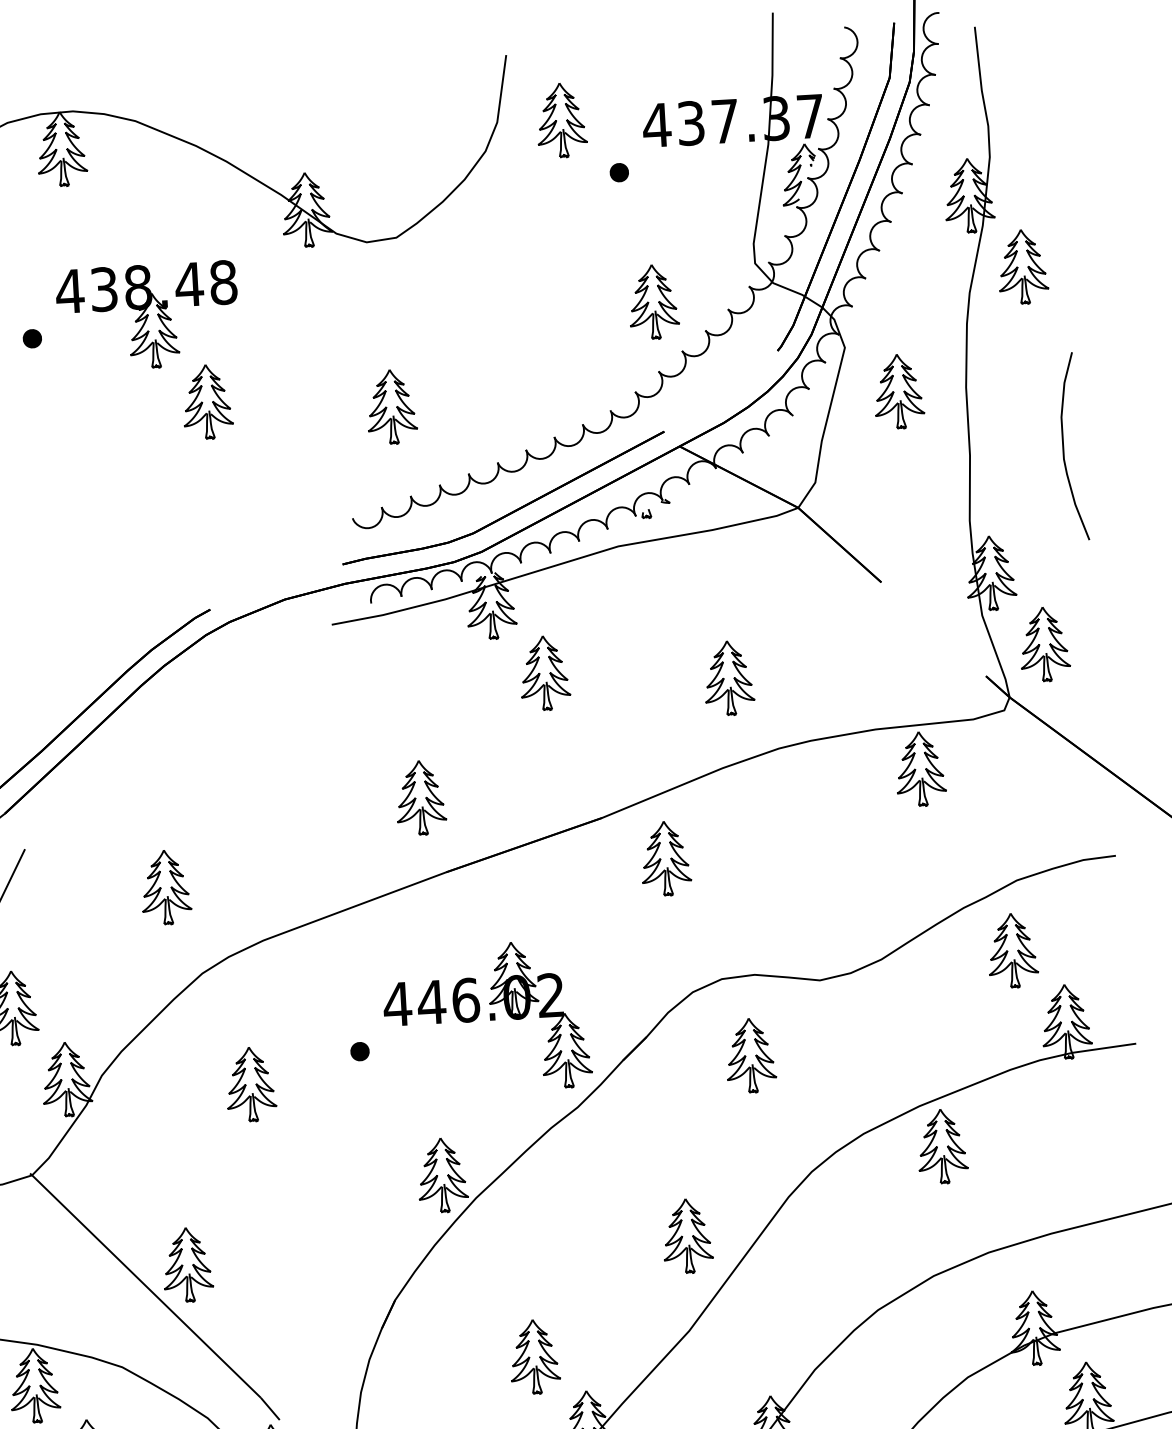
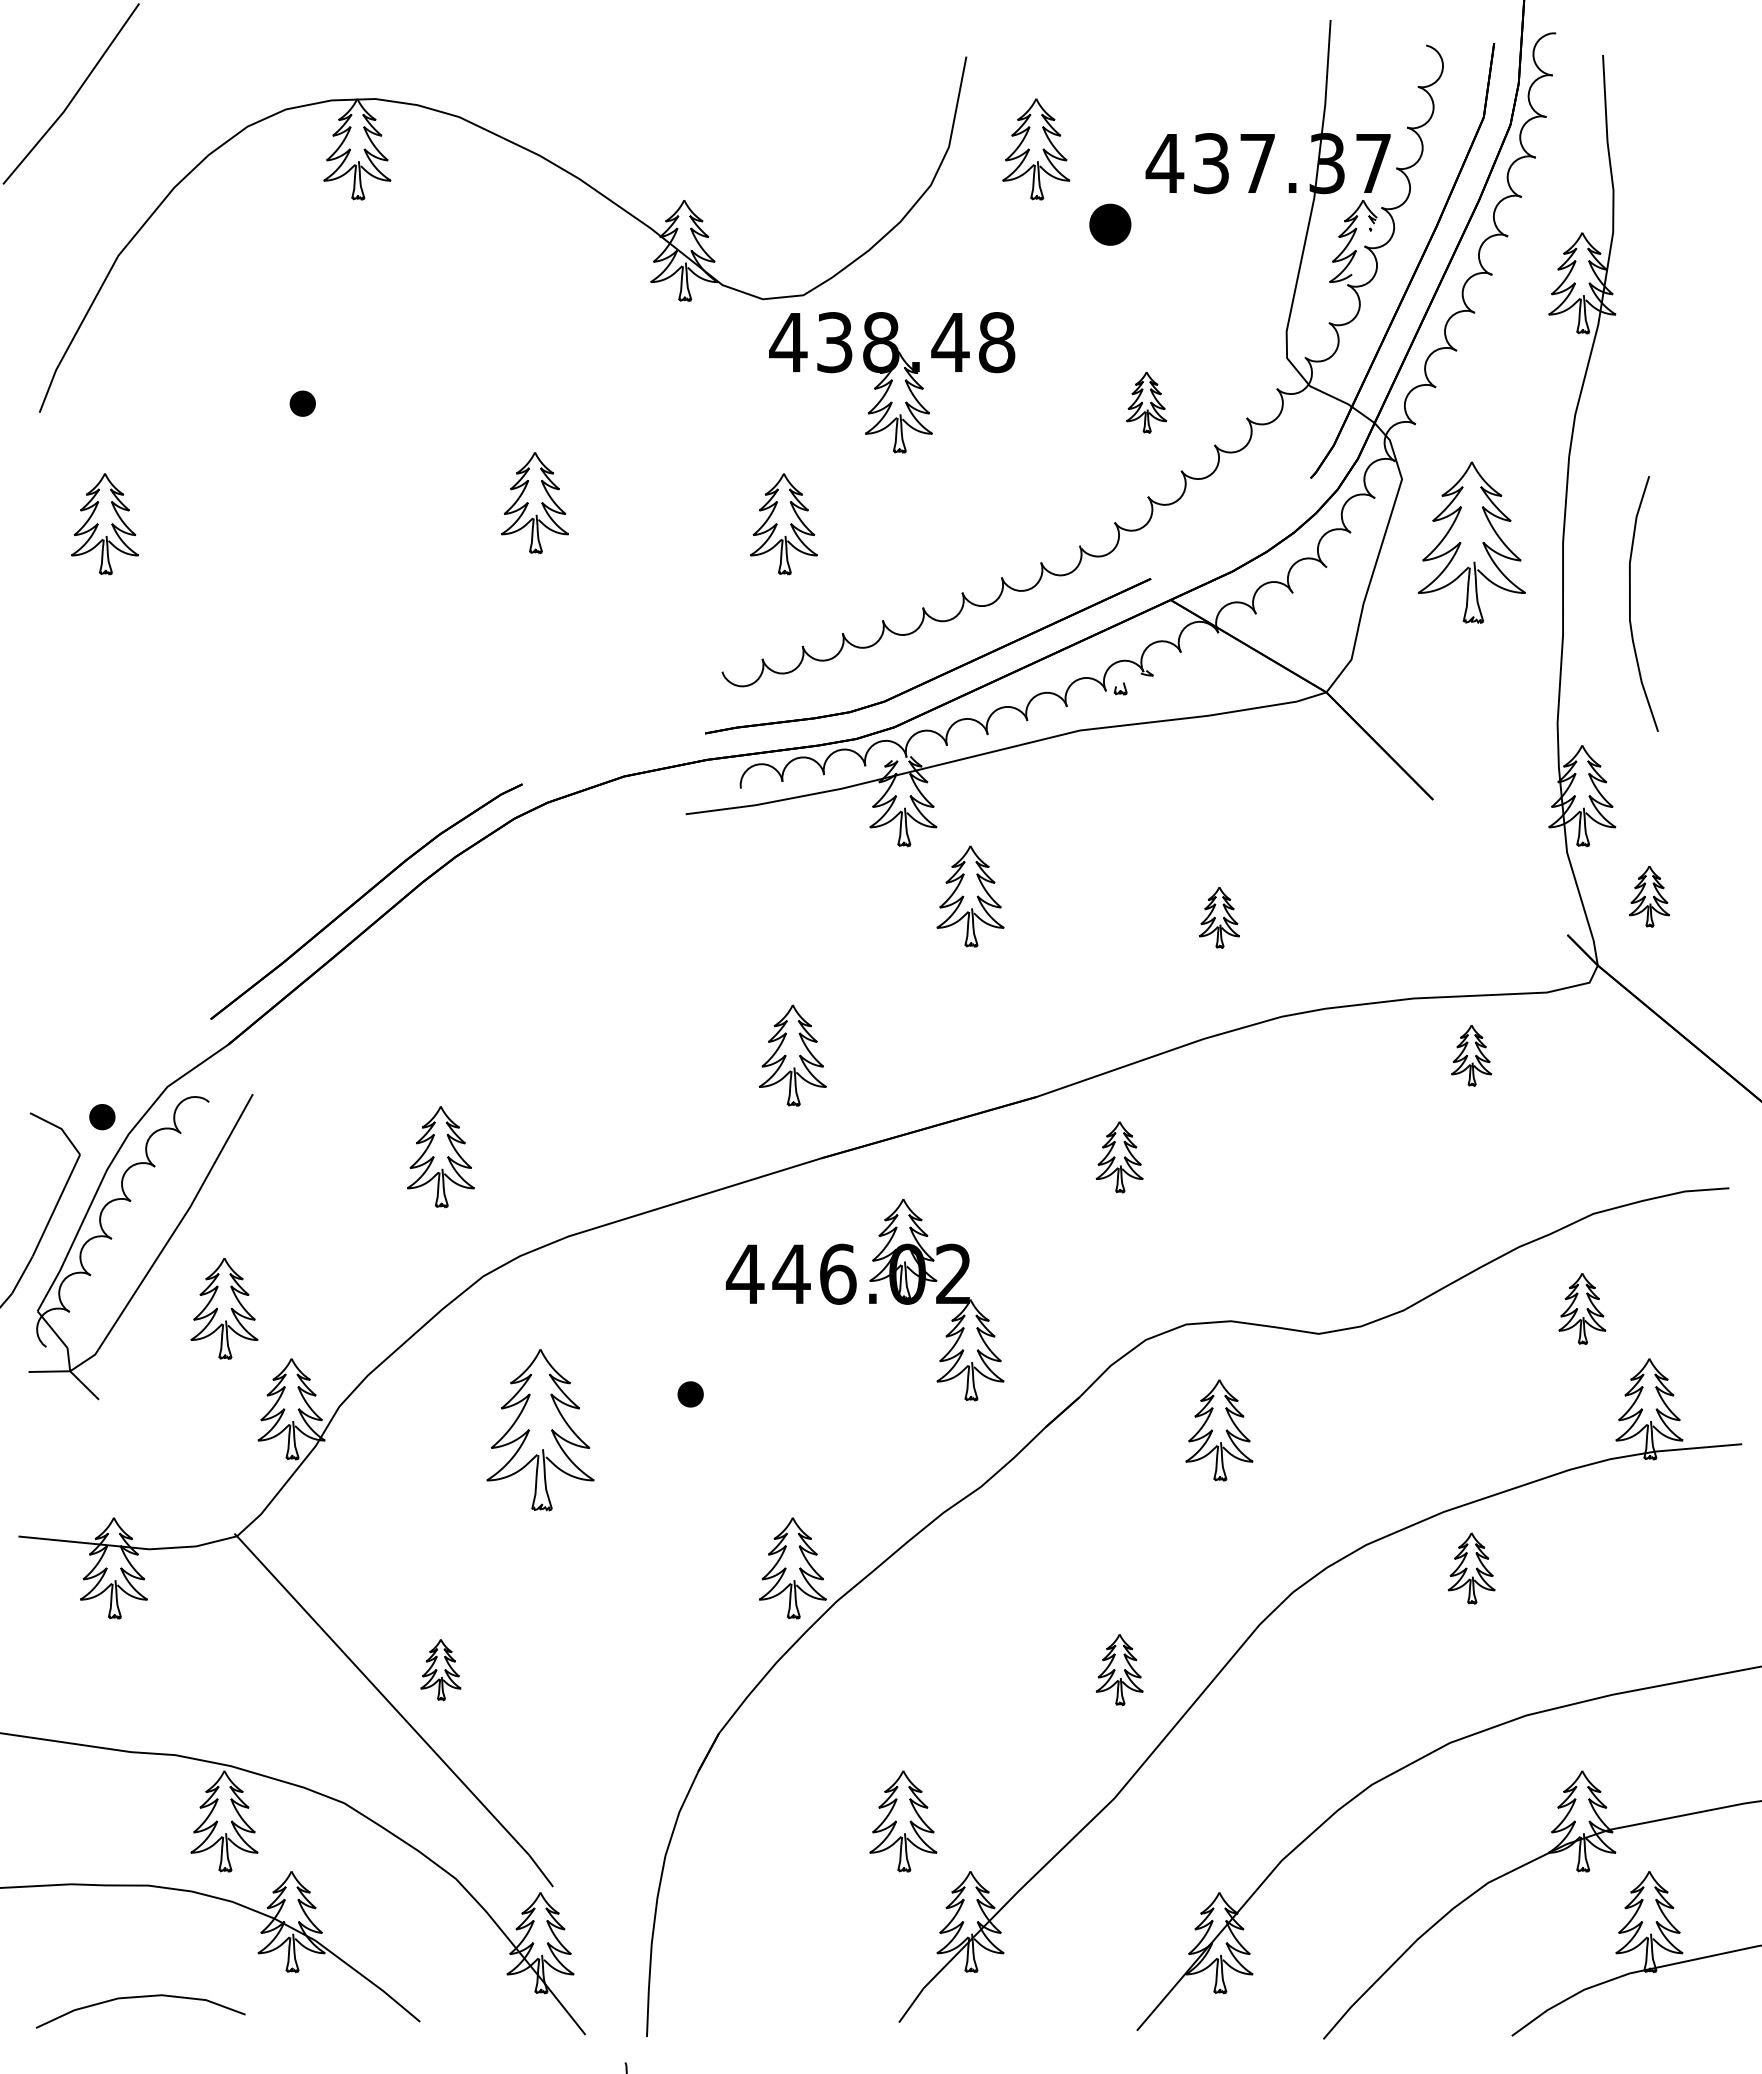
part: (619, 172) -> (1110, 224), size x1.6
part: (1022, 266) -> (1649, 383), removed
part: (653, 302) -> (1146, 402), size x0.6
part: (148, 316) -> (892, 382), moved
part: (898, 391) -> (1471, 542), size x1.6
curve: (1063, 446) -> (1630, 603), moved
part: (1044, 644) -> (1649, 896), size x0.6
part: (729, 678) -> (1219, 917), size x0.6
part: (920, 768) -> (1471, 1055), size x0.6
part: (665, 859) -> (1119, 1157), size x0.7
part: (1012, 950) -> (1582, 1308), size x0.7
part: (487, 1018) -> (865, 1300), moved
part: (251, 1084) -> (540, 1430), size x1.6
part: (942, 1146) -> (1471, 1568), size x0.7
part: (687, 1235) -> (1119, 1669), size x0.7
part: (187, 1264) -> (440, 1669), size x0.6

